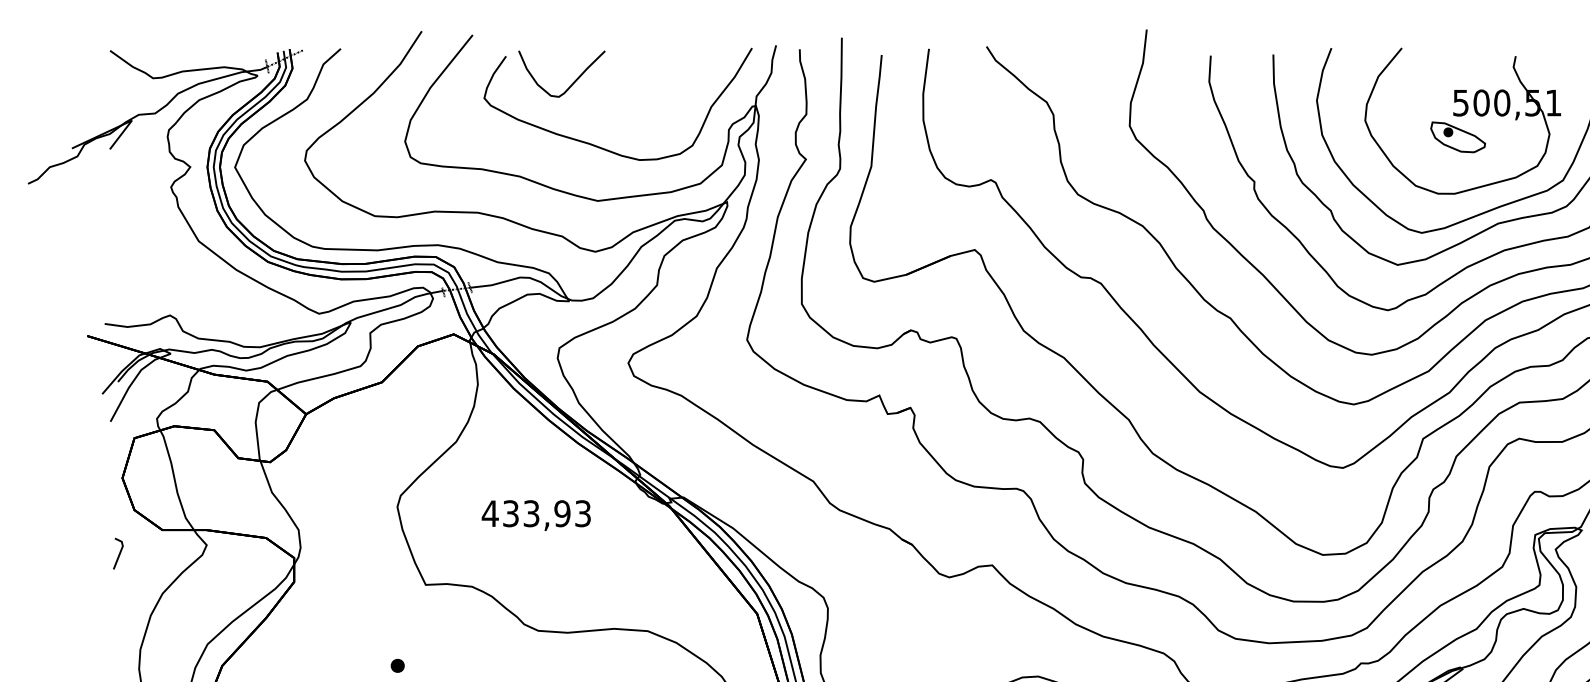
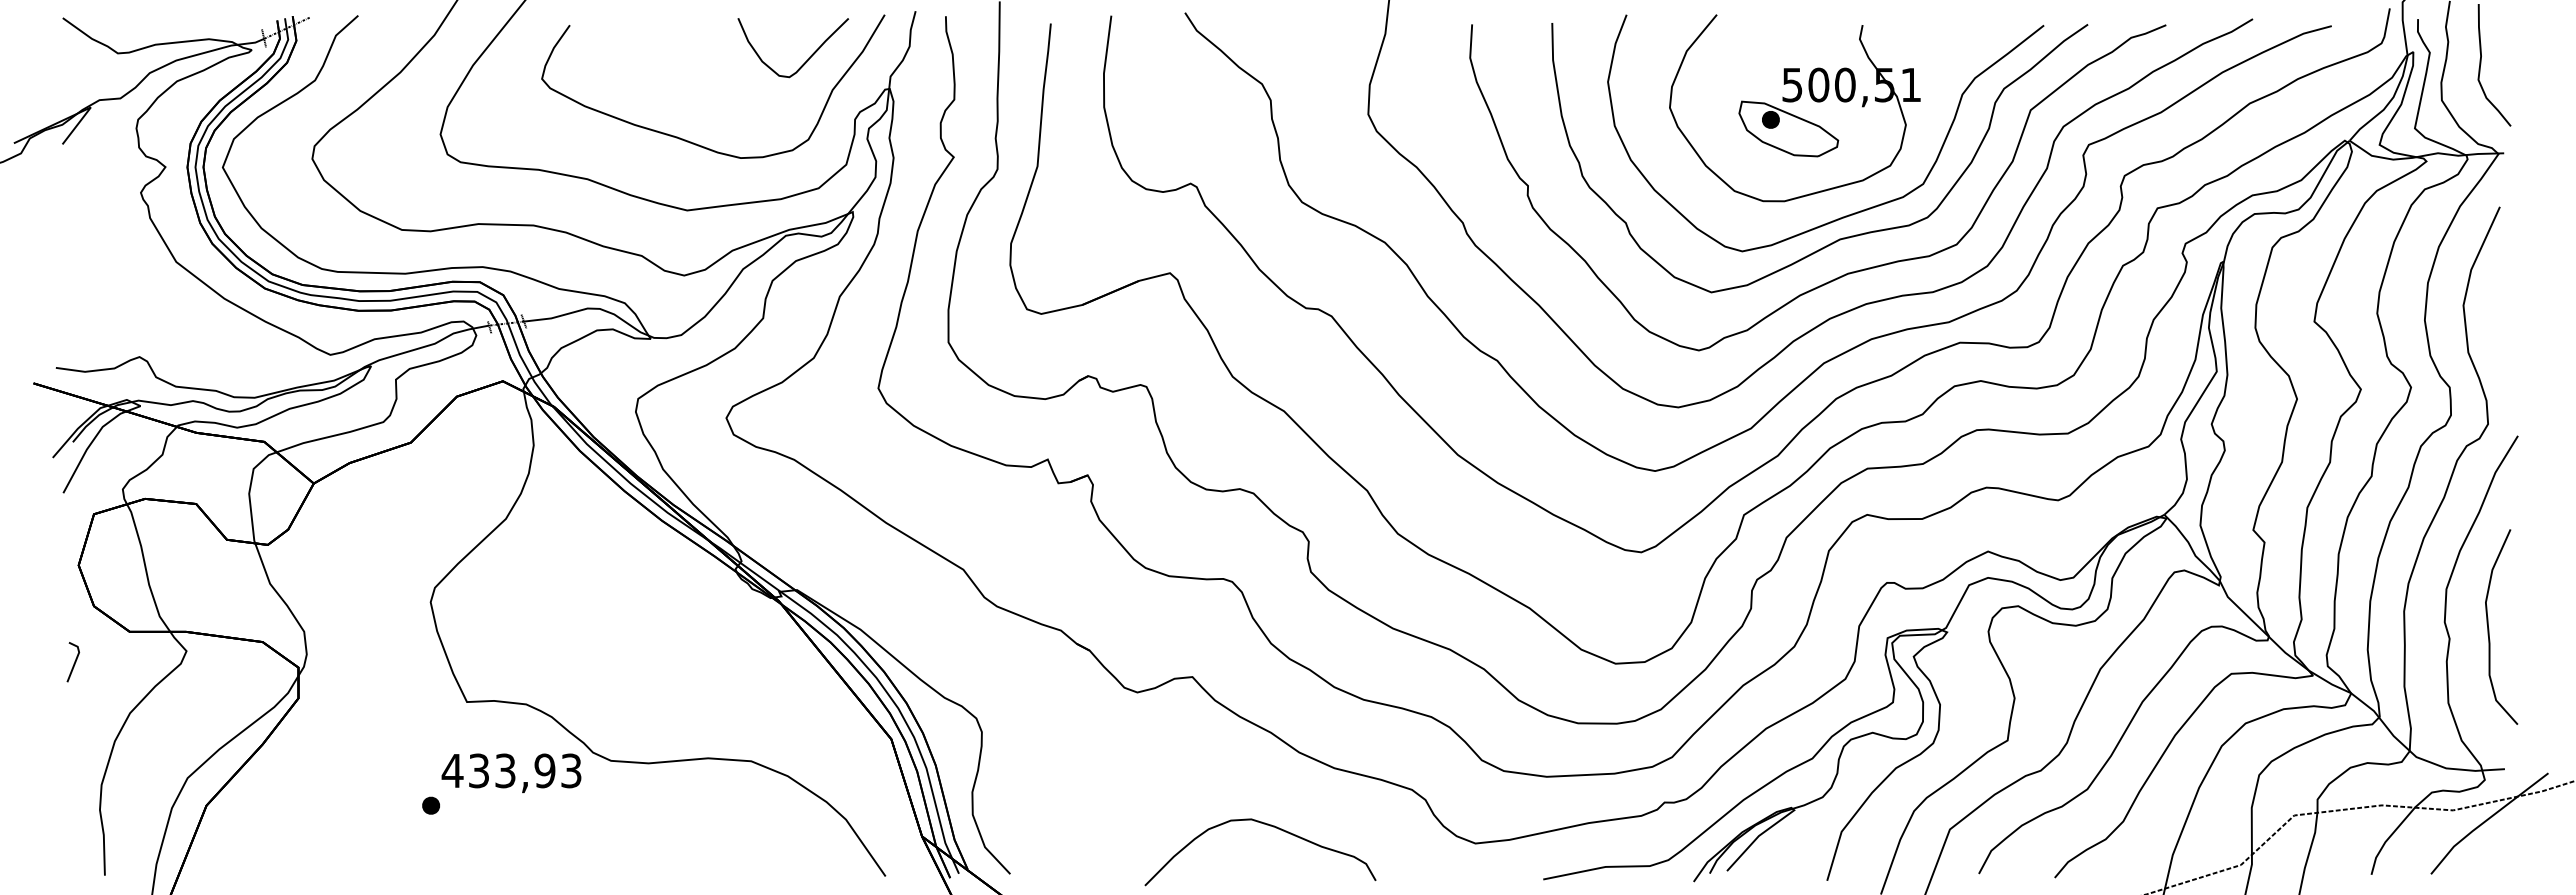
curve: (572, 83) -> (806, 60), moved
part: (1457, 136) -> (1788, 128), size x1.43
text: (536, 514) -> (511, 772), moved

